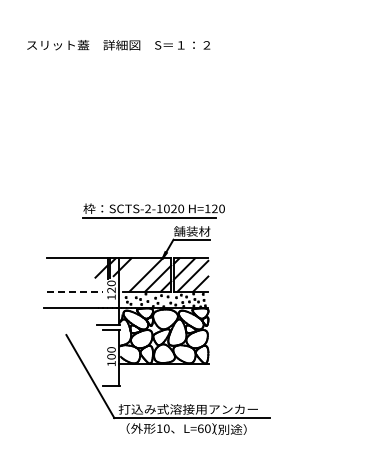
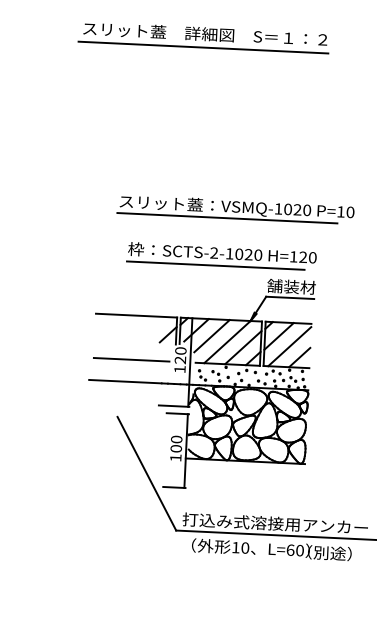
line: (117, 55) -> (203, 47), added
part: (147, 175) -> (235, 209), added
part: (153, 210) -> (221, 255), moved
line: (134, 270) -> (212, 335), added
line: (75, 291) -> (132, 359), dashed -> solid

